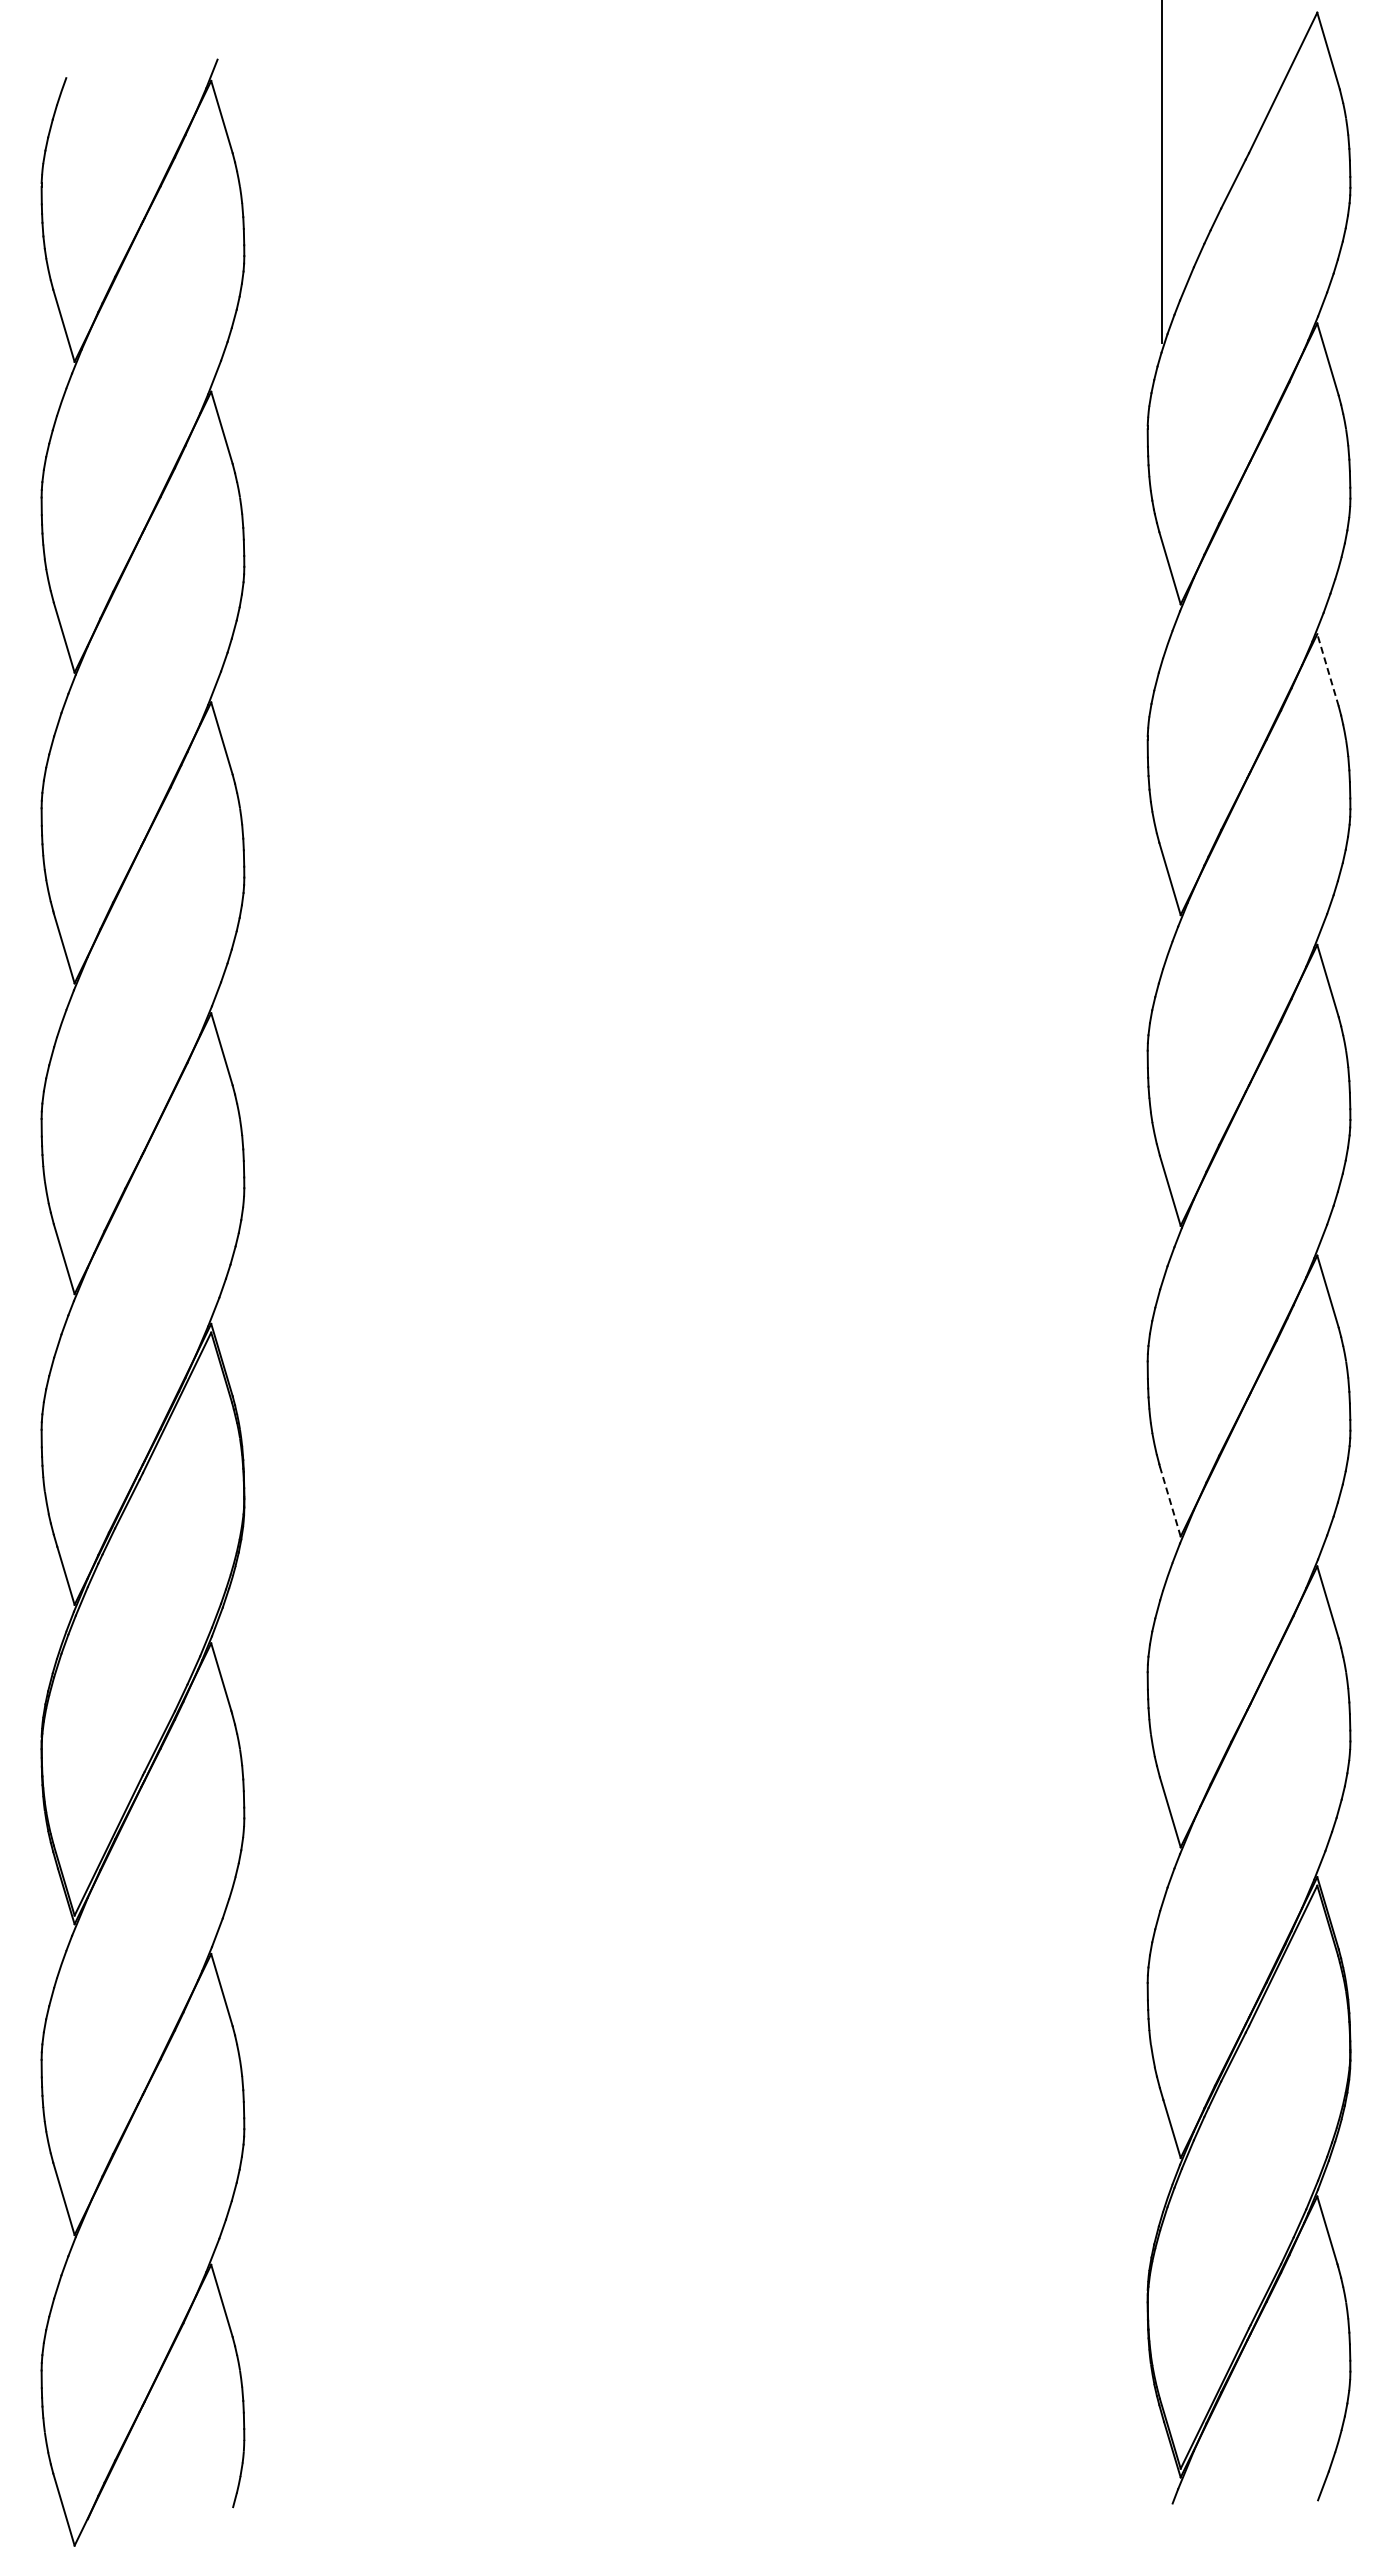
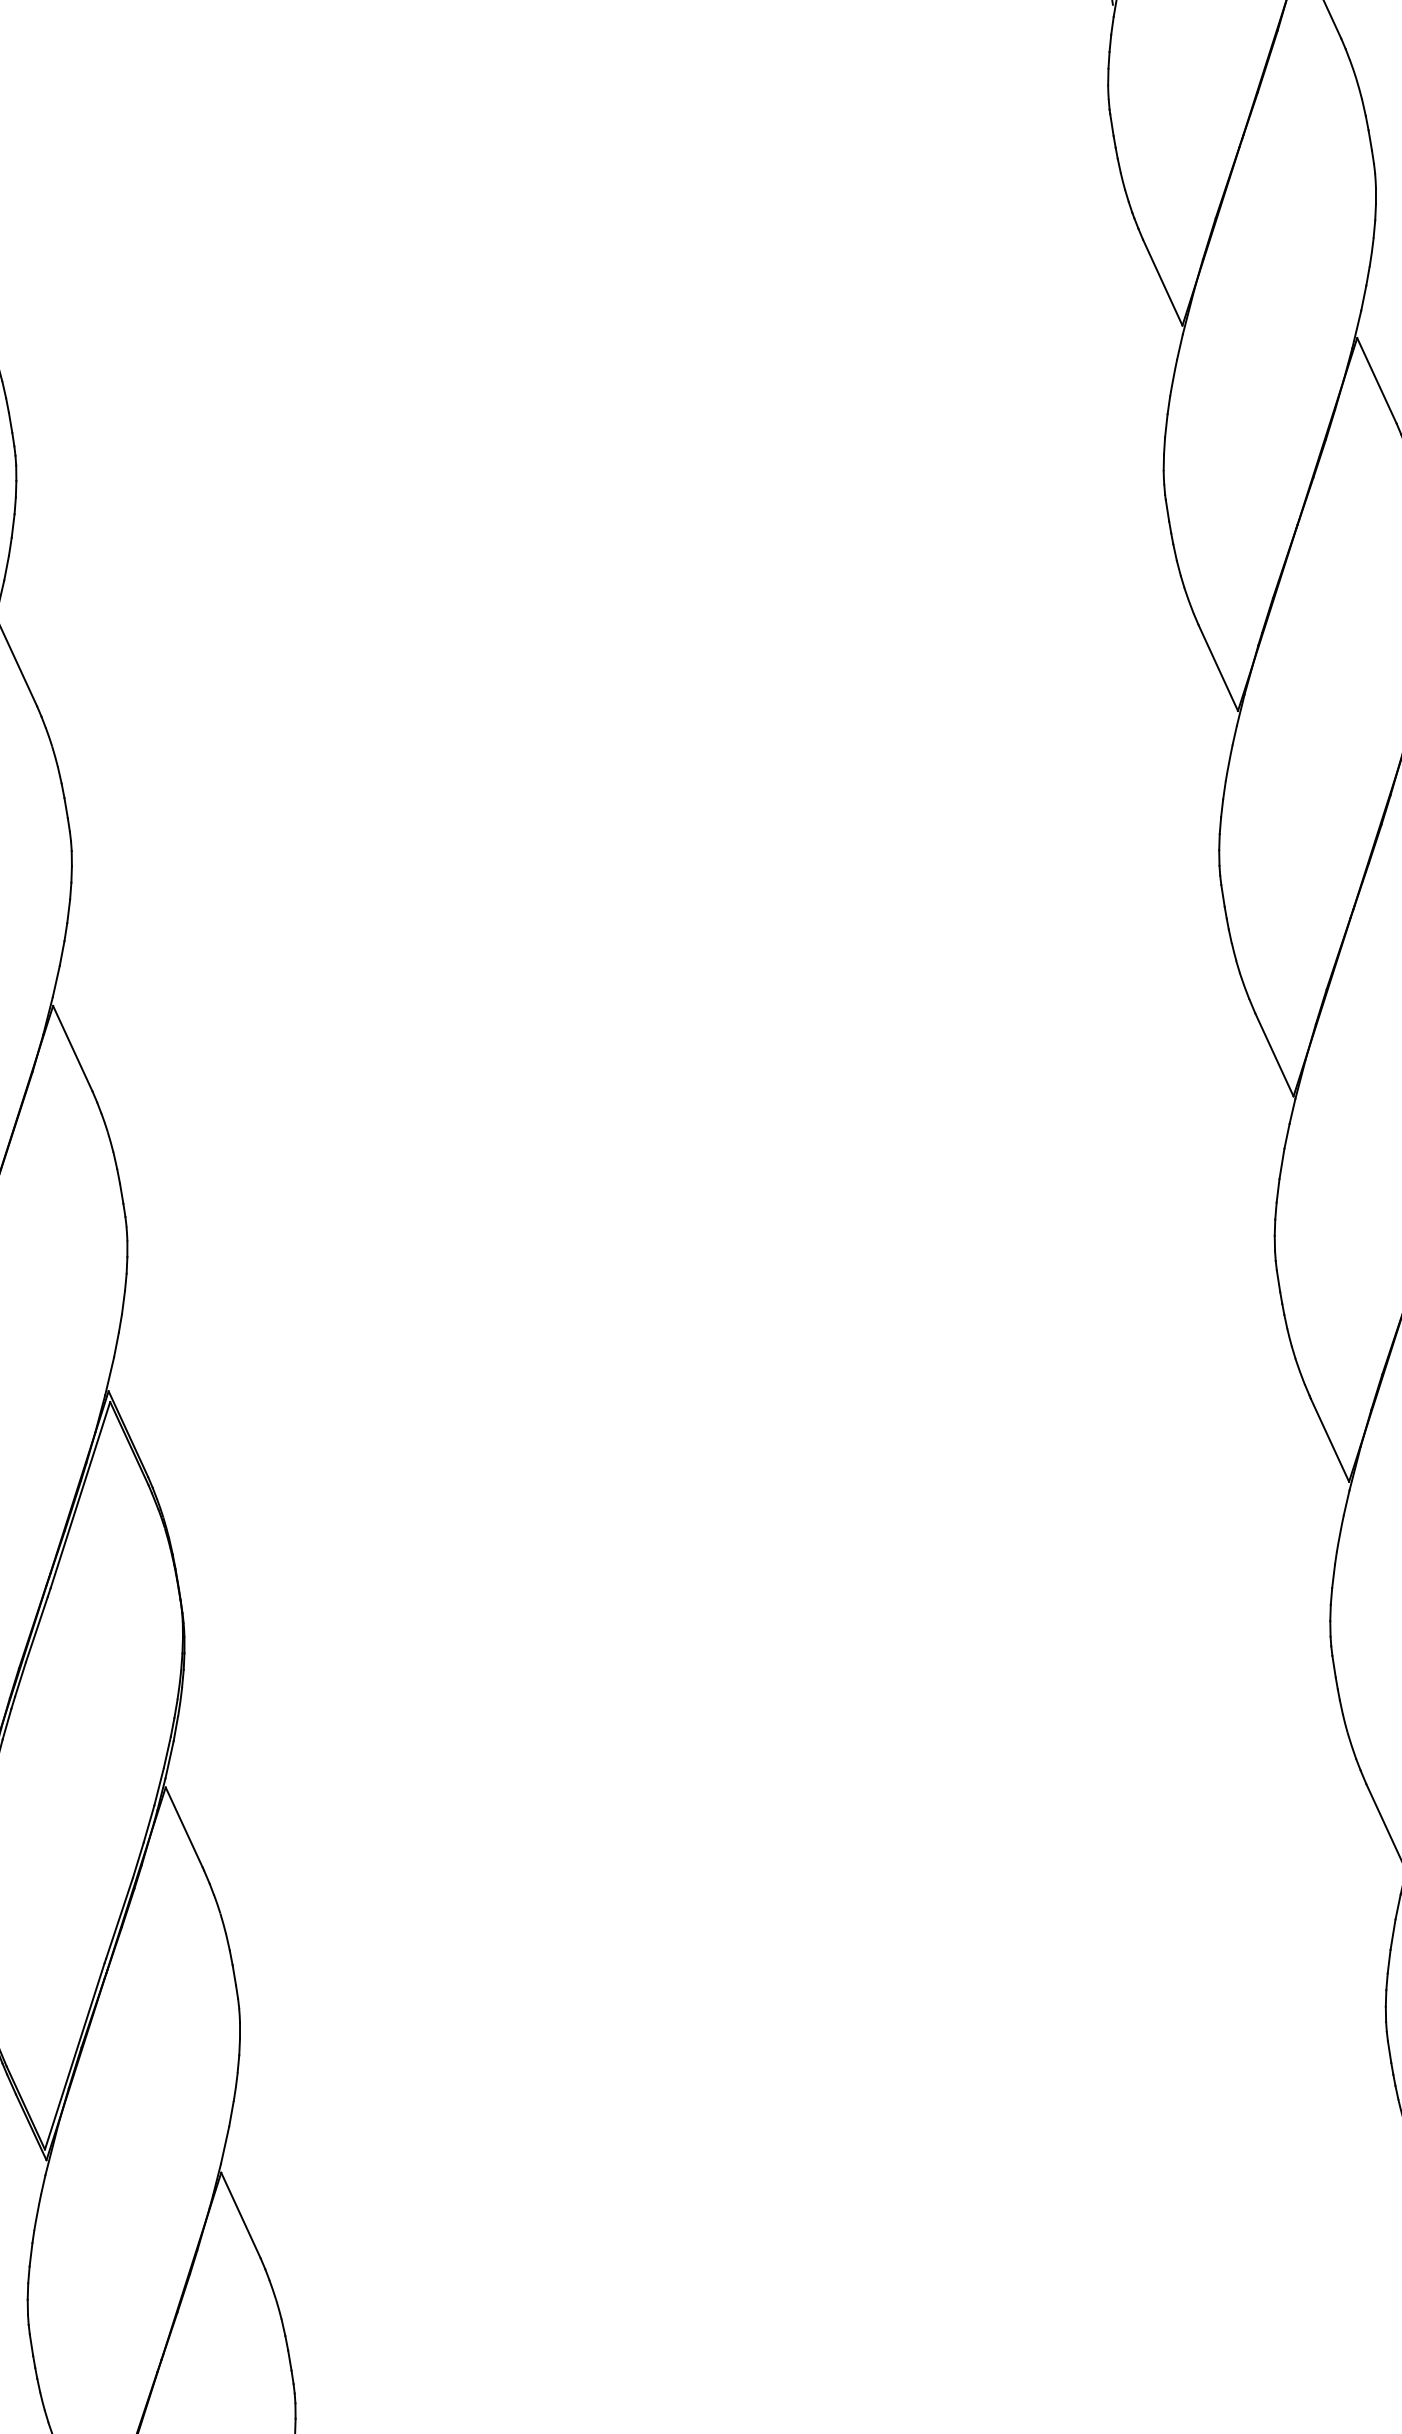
line: (1328, 670) -> (1377, 381), dashed -> solid
line: (1170, 1501) -> (1330, 1440), dashed -> solid

